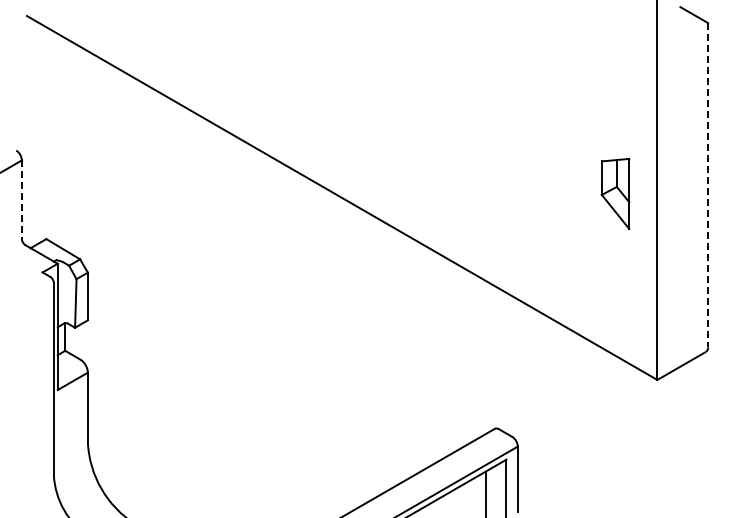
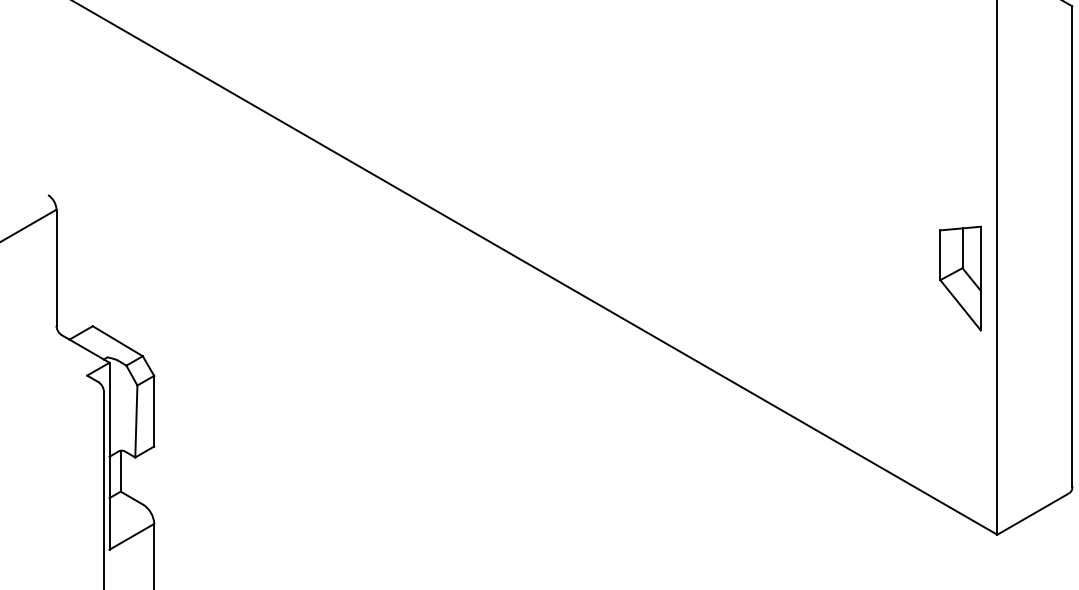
line: (708, 185) -> (1073, 246), dashed -> solid
part: (615, 193) -> (960, 277), moved
line: (21, 200) -> (55, 269), dashed -> solid

